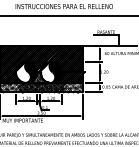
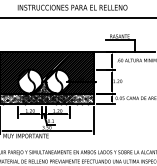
fill: (31, 72) -> (35, 81), removed
fill: (55, 72) -> (62, 81), removed

